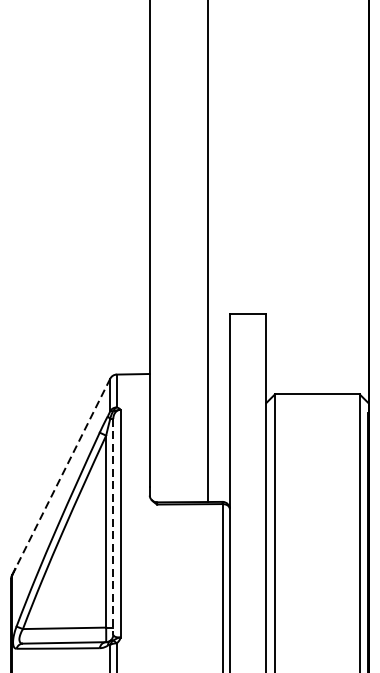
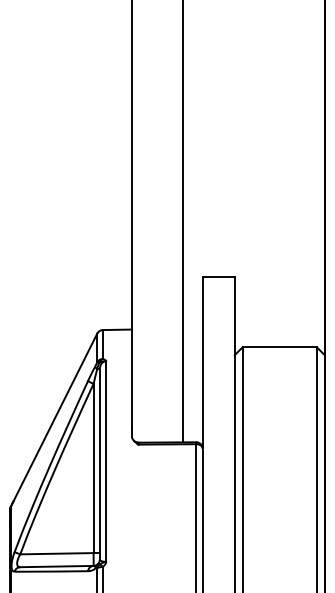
line: (62, 473) -> (55, 417), dashed -> solid
line: (112, 527) -> (99, 464), dashed -> solid

